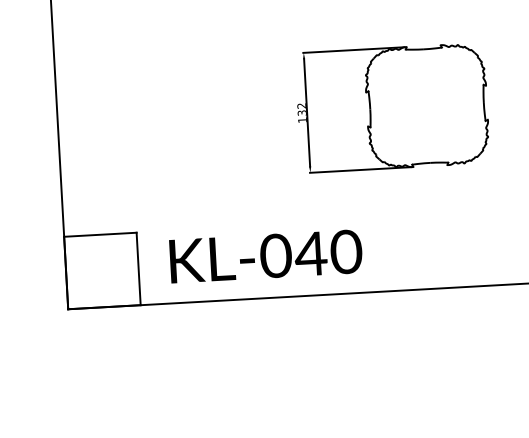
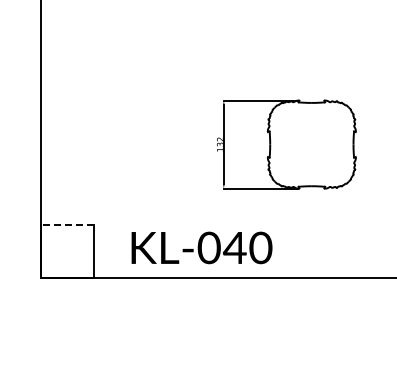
line: (100, 235) -> (67, 225), solid -> dashed
text: (265, 255) -> (201, 247), moved

